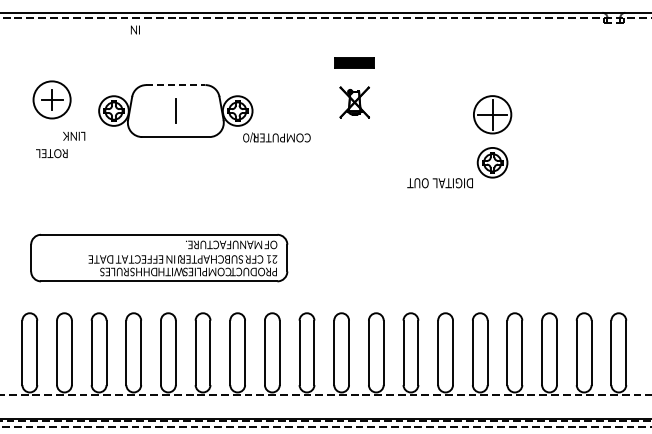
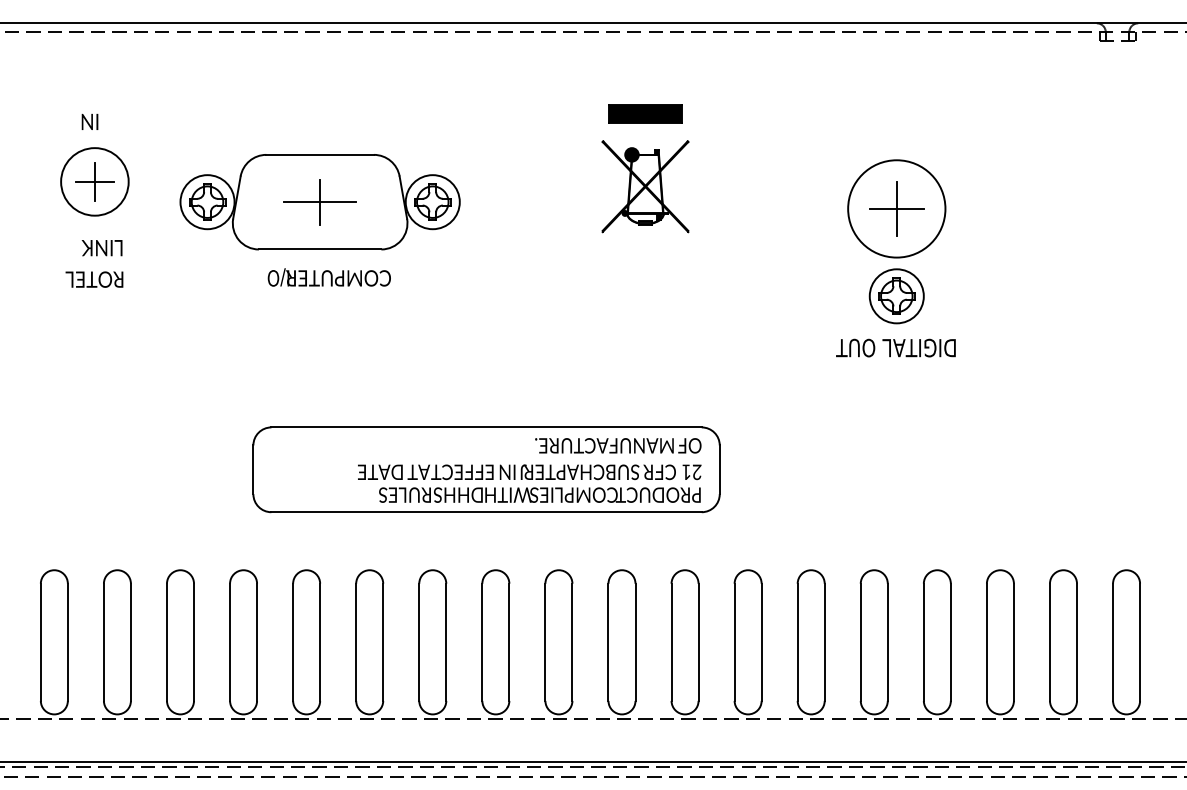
text: (135, 29) -> (90, 121), moved
line: (175, 85) -> (319, 155), dashed -> solid
part: (354, 102) -> (645, 186), size x1.67
line: (175, 111) -> (319, 202), added
circle: (492, 114) -> (896, 208), size x1.43
text: (74, 135) -> (102, 246), moved
text: (276, 137) -> (328, 277), moved
text: (439, 183) -> (894, 348), moved
part: (159, 257) -> (487, 468), moved

